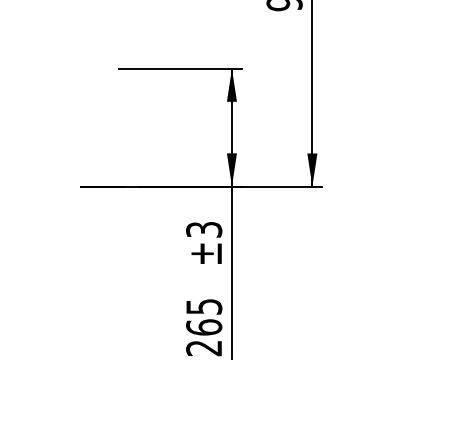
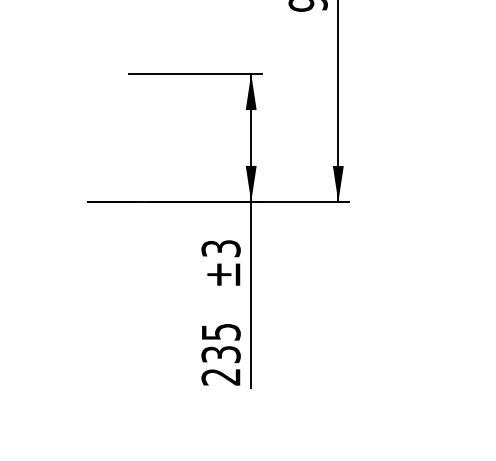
text: (203, 327) -> (220, 354), 265 -> 235

